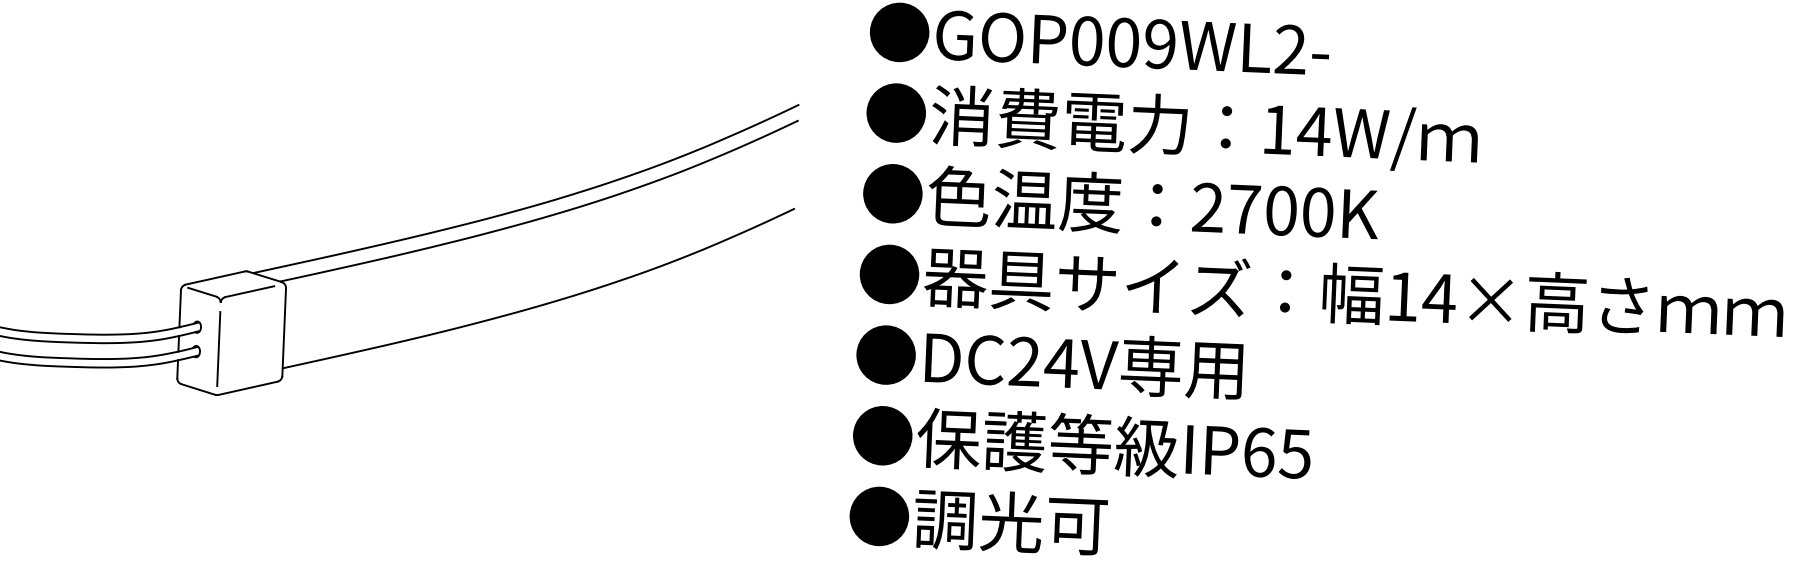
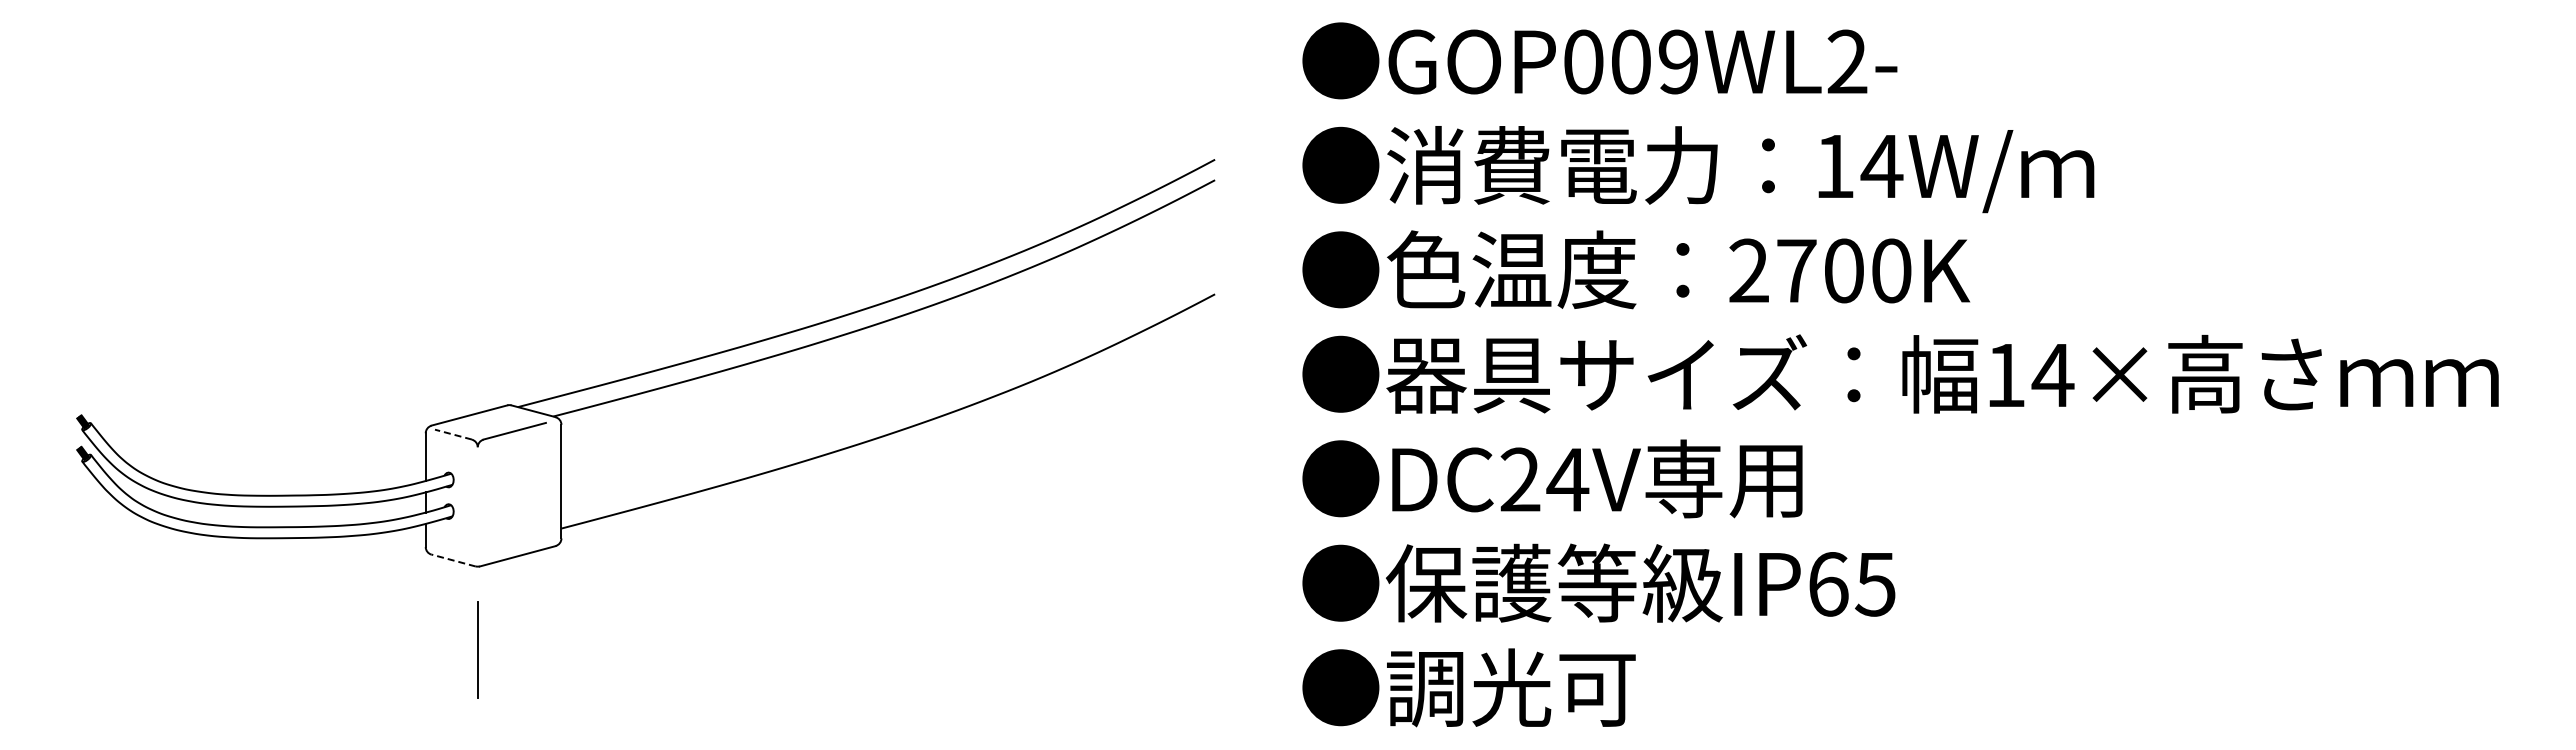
line: (202, 292) -> (453, 434), solid -> dashed
line: (218, 348) -> (477, 649), moved
line: (198, 389) -> (453, 560), solid -> dashed

